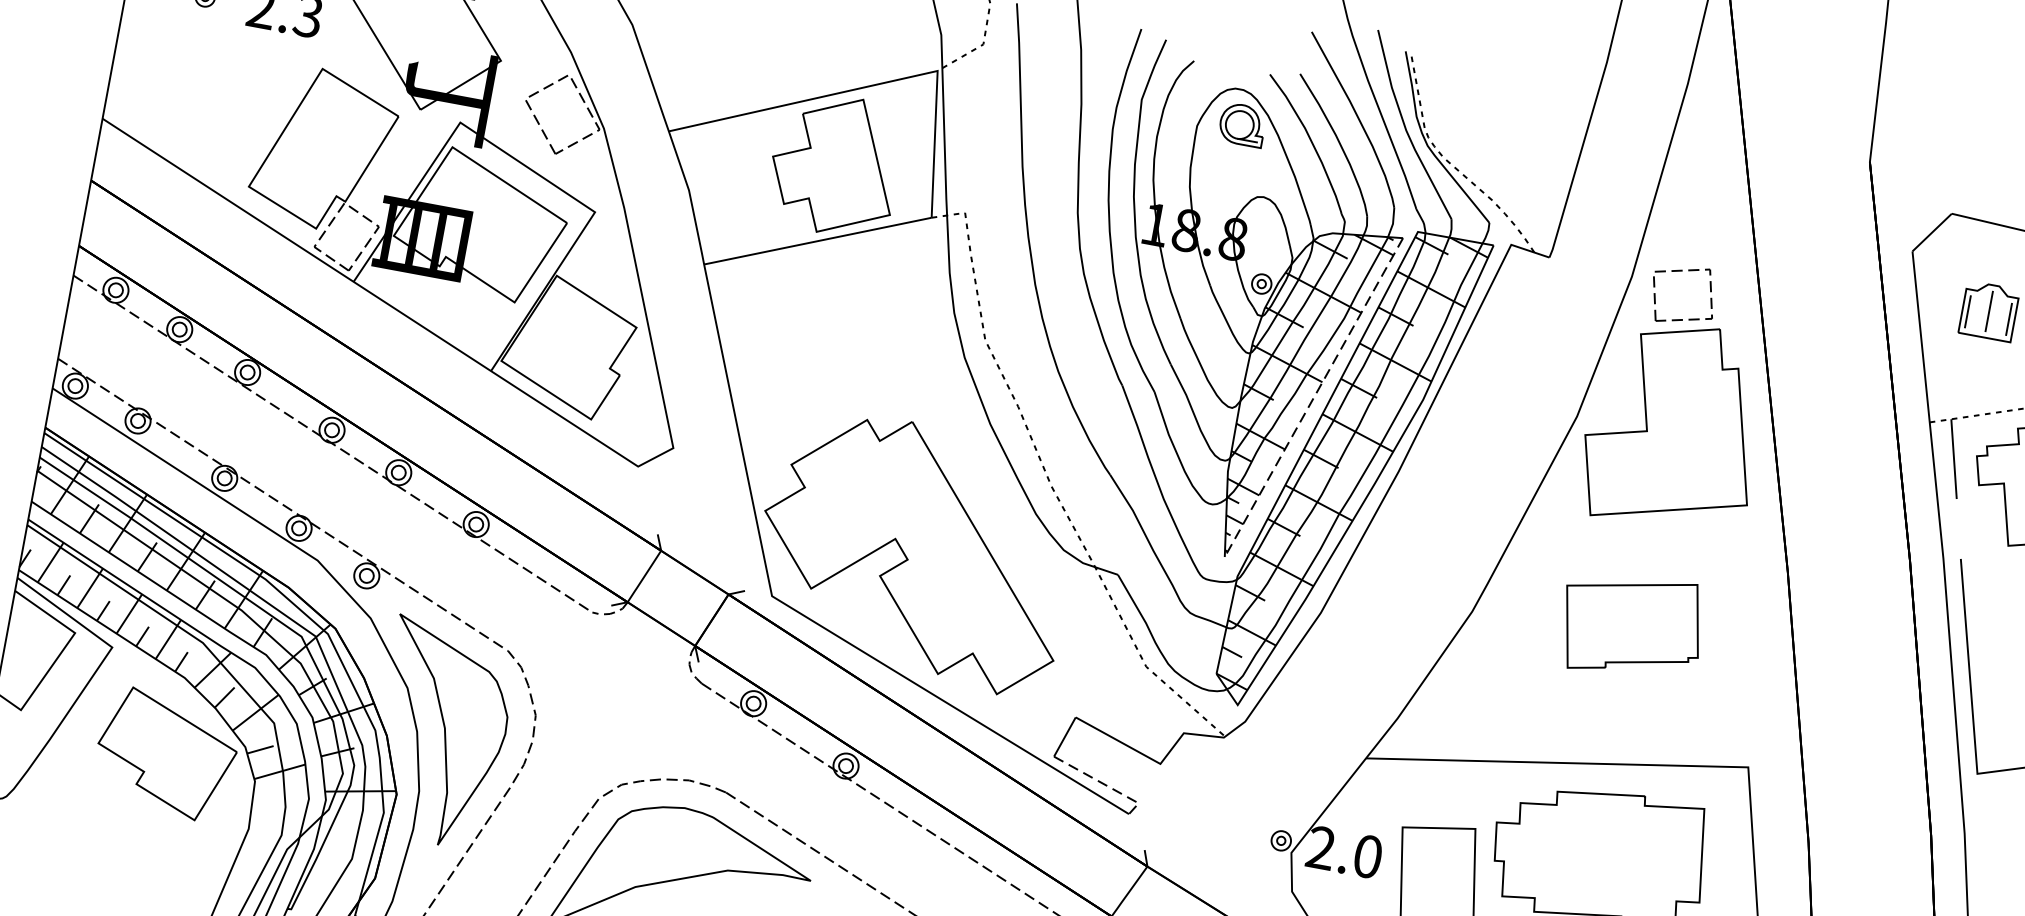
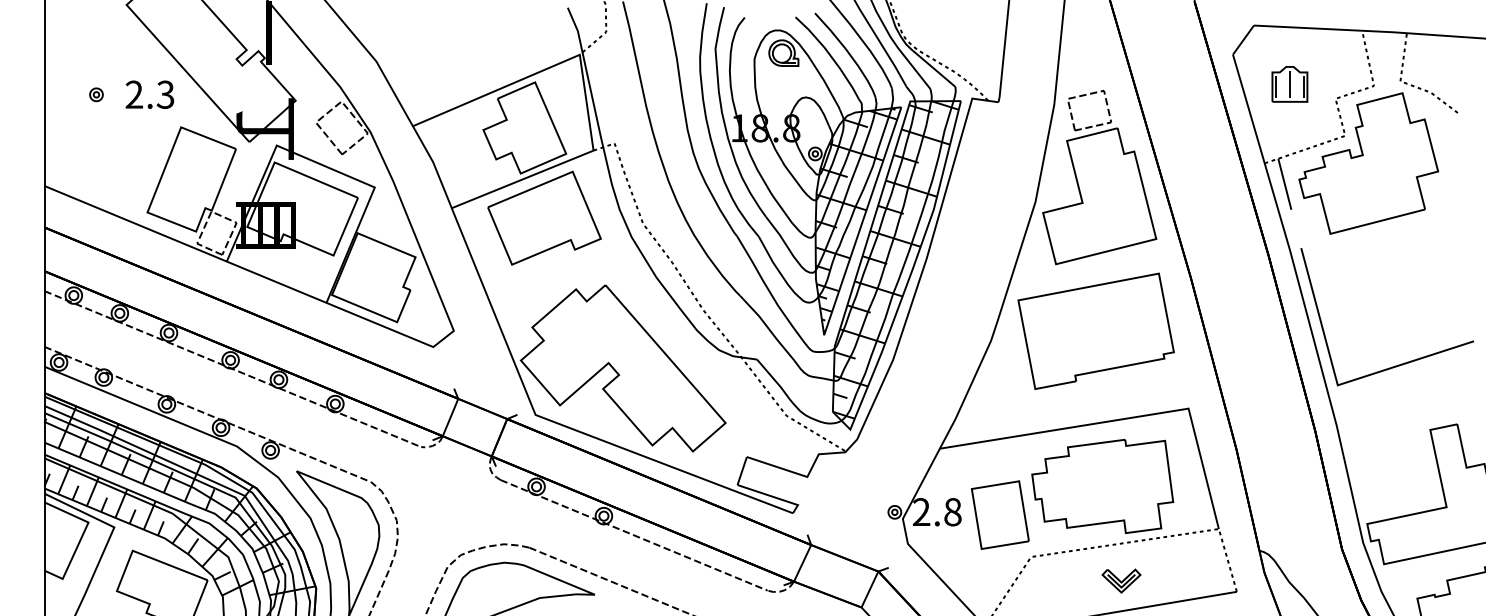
part: (839, 303) -> (544, 217), added
line: (1313, 397) -> (862, 221), dashed -> solid
part: (1631, 625) -> (1095, 330), size x1.67
line: (1104, 783) -> (773, 496), dashed -> solid
text: (1367, 857) -> (952, 512), 2.0 -> 2.8

